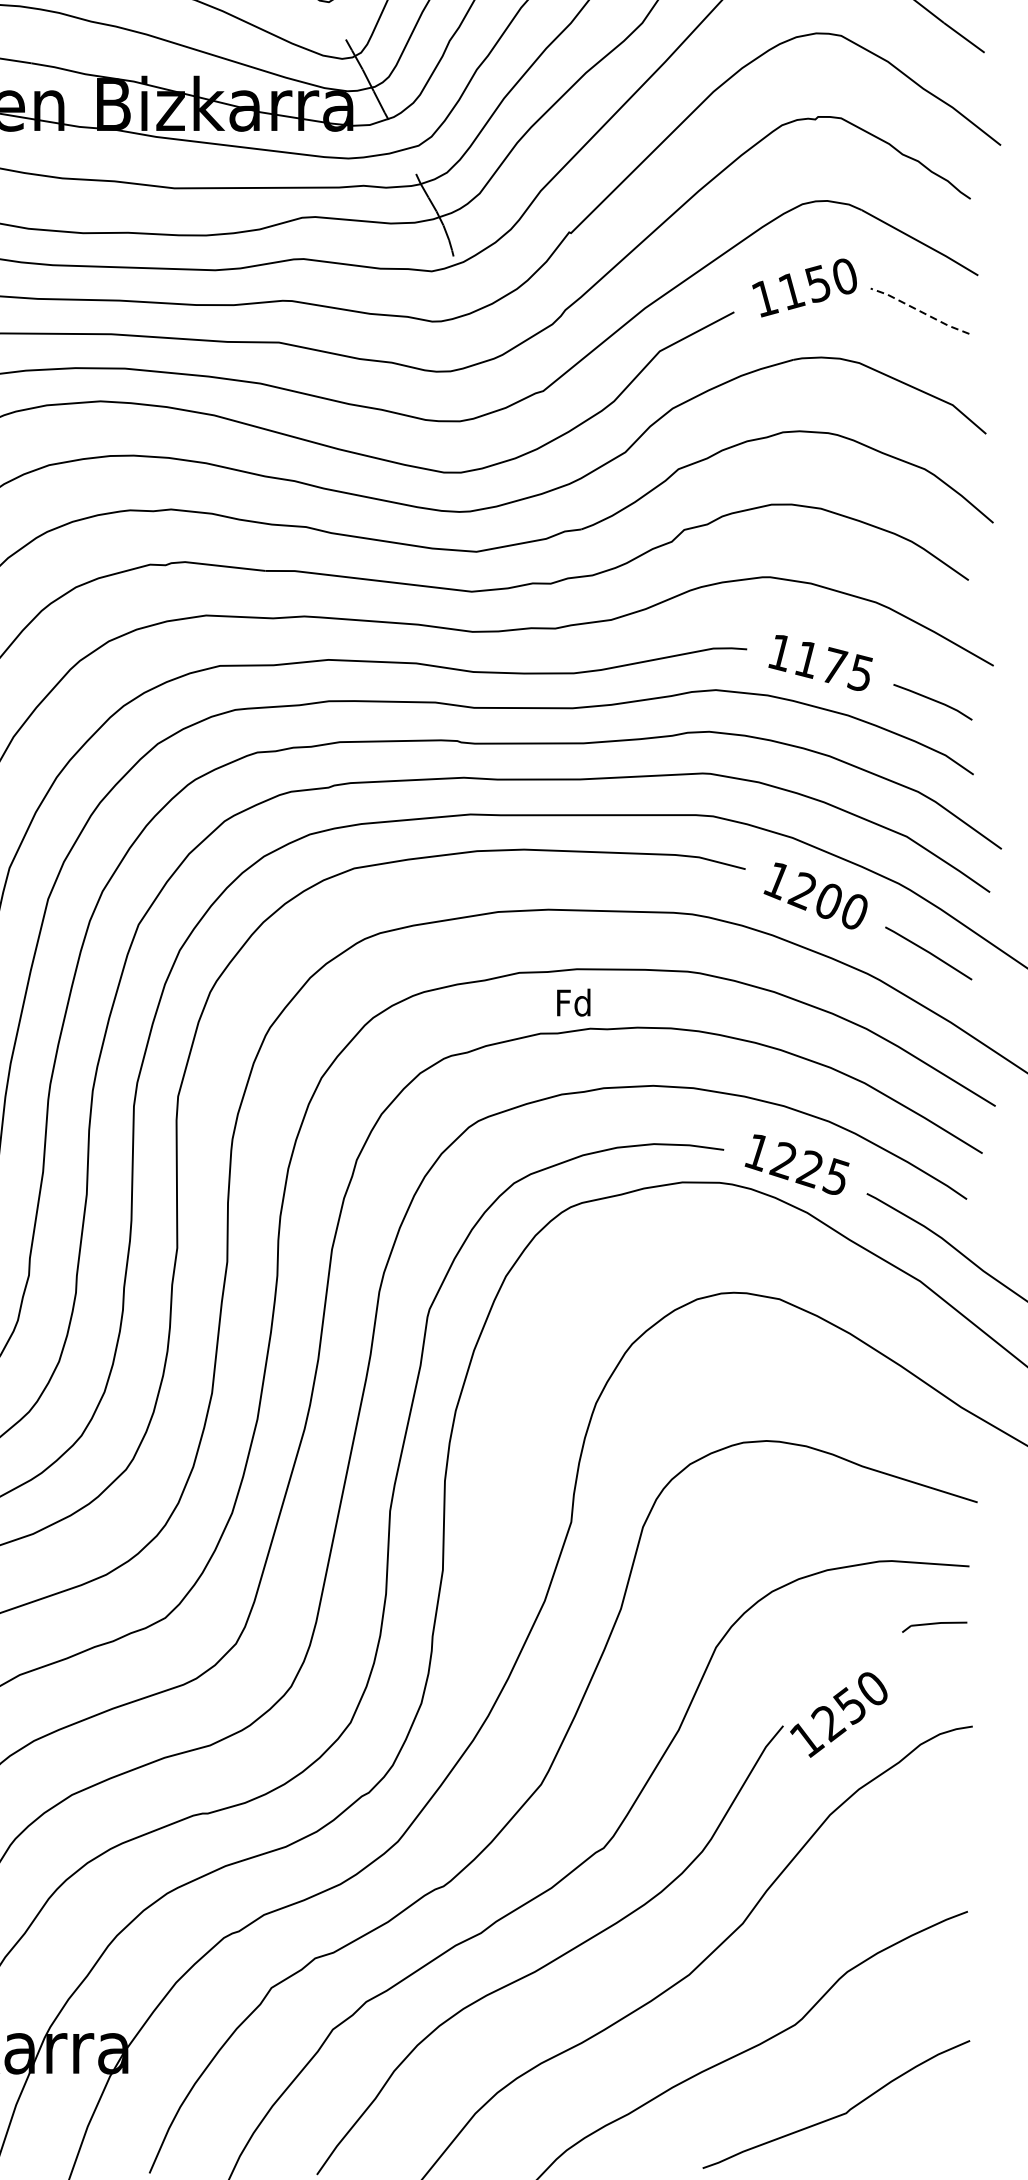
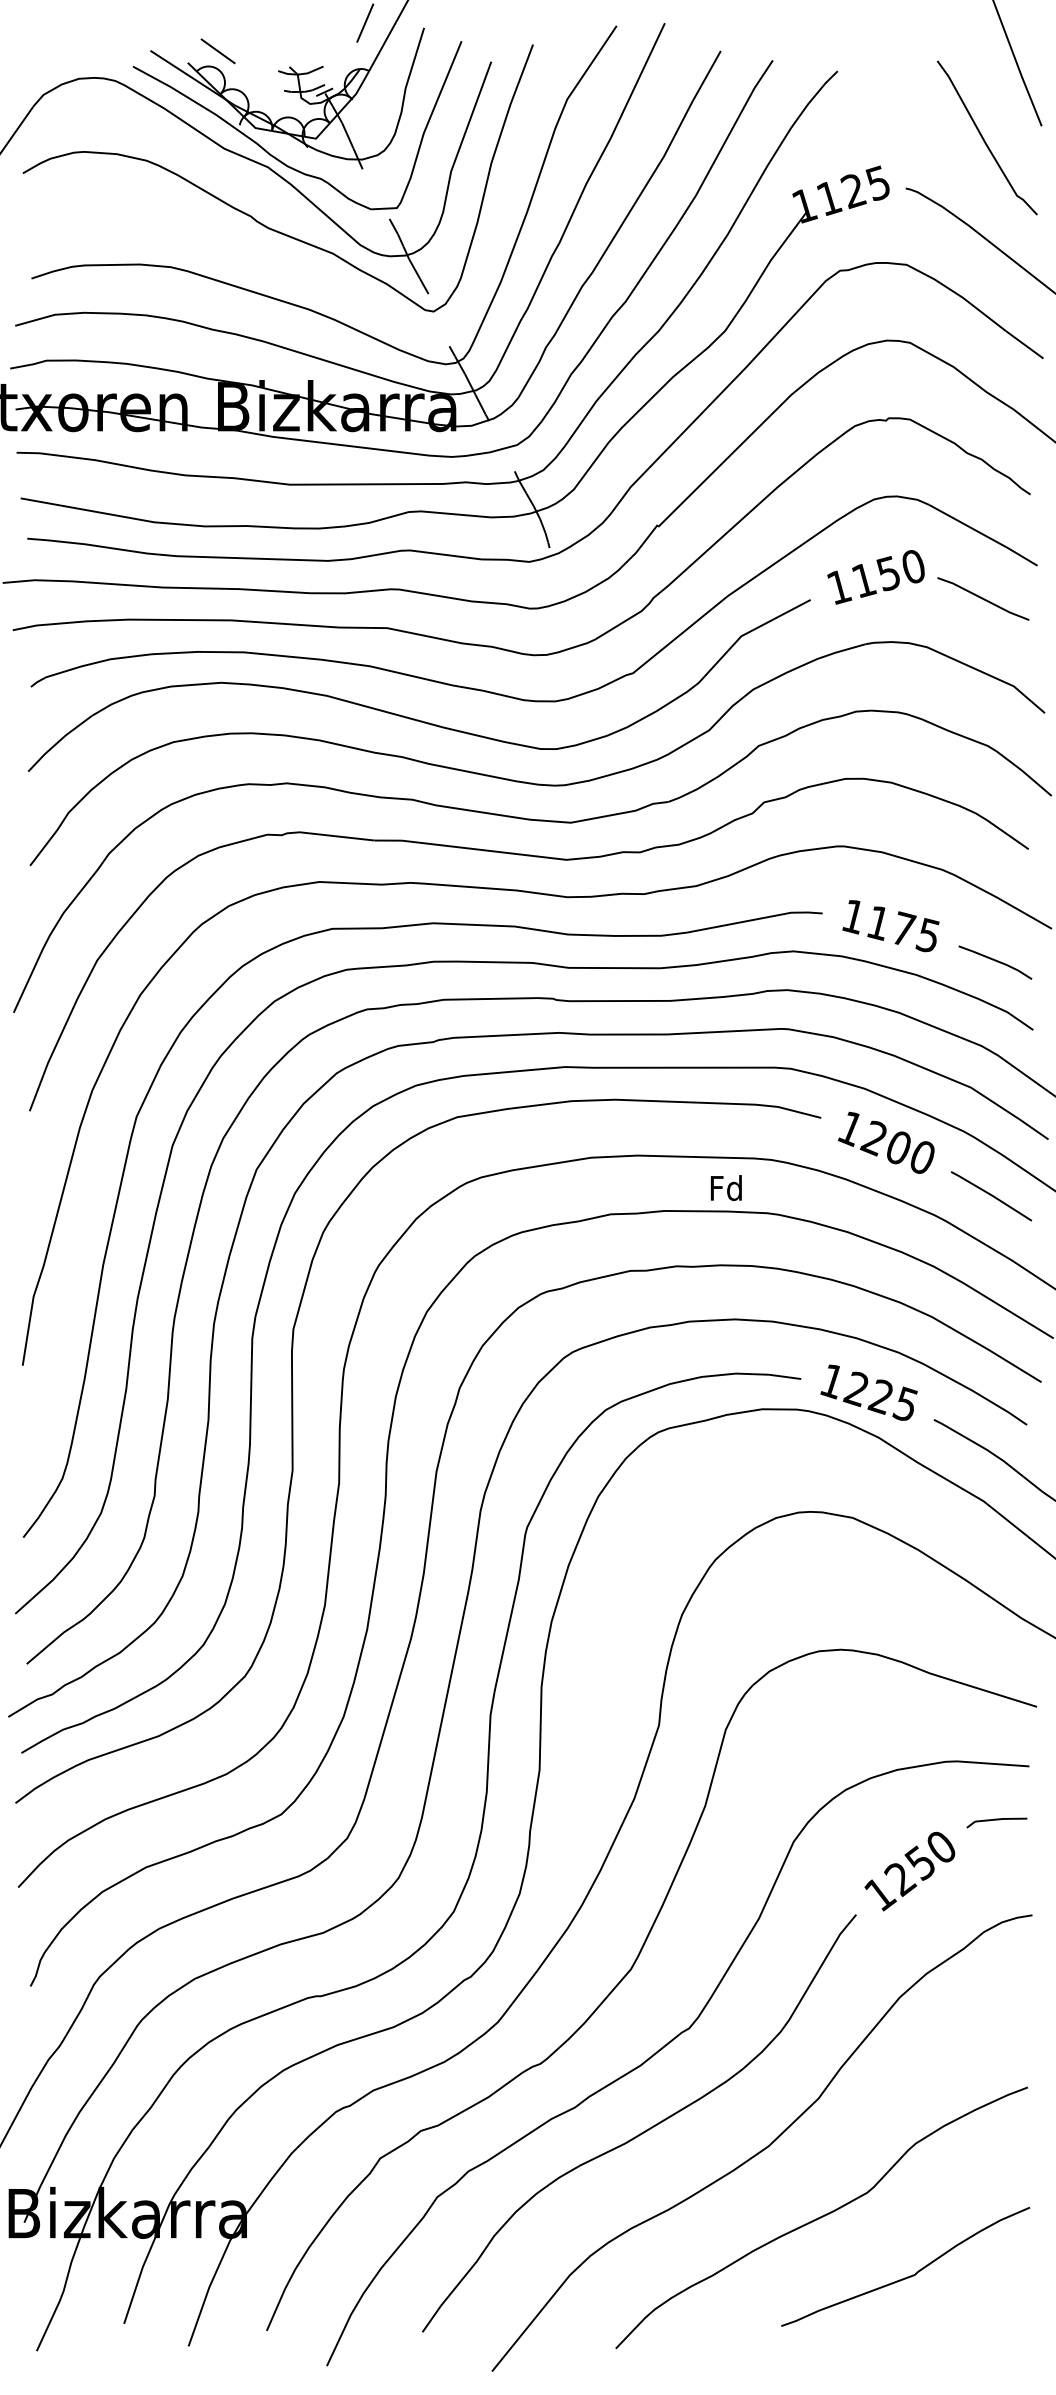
line: (920, 310) -> (983, 598), dashed -> solid
text: (573, 1002) -> (726, 1187), moved
text: (838, 1714) -> (909, 1871), moved

